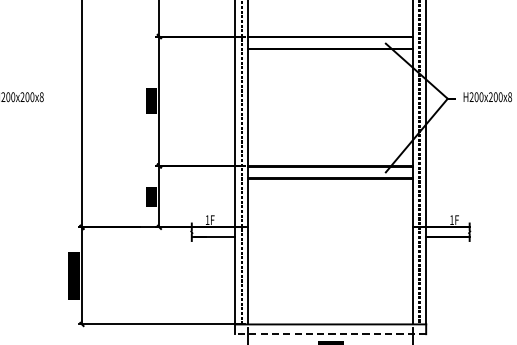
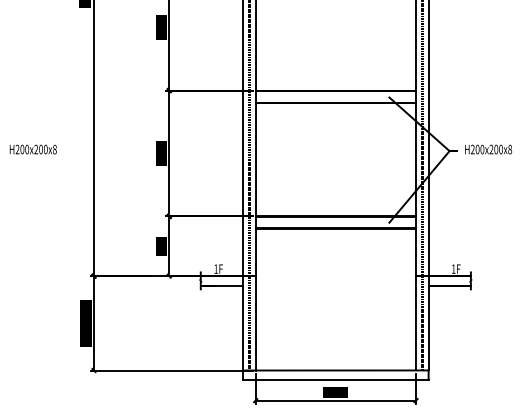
line: (330, 333) -> (335, 379), dashed -> solid

